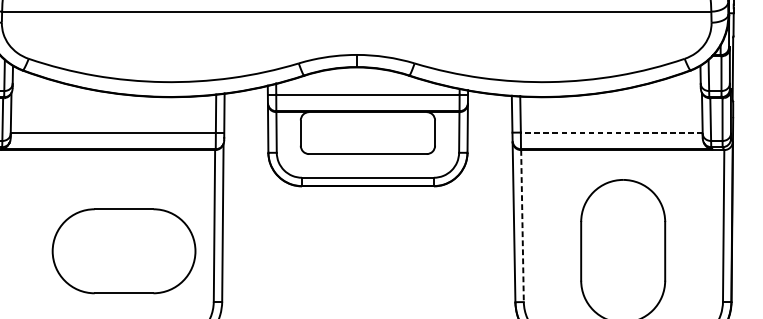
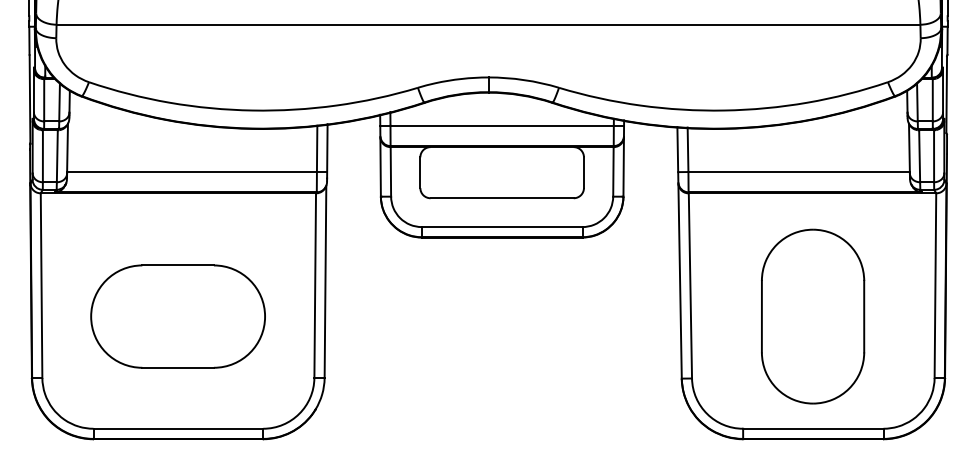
line: (612, 132) -> (799, 172), dashed -> solid
line: (522, 225) -> (690, 285), dashed -> solid
part: (123, 251) -> (177, 316), moved

